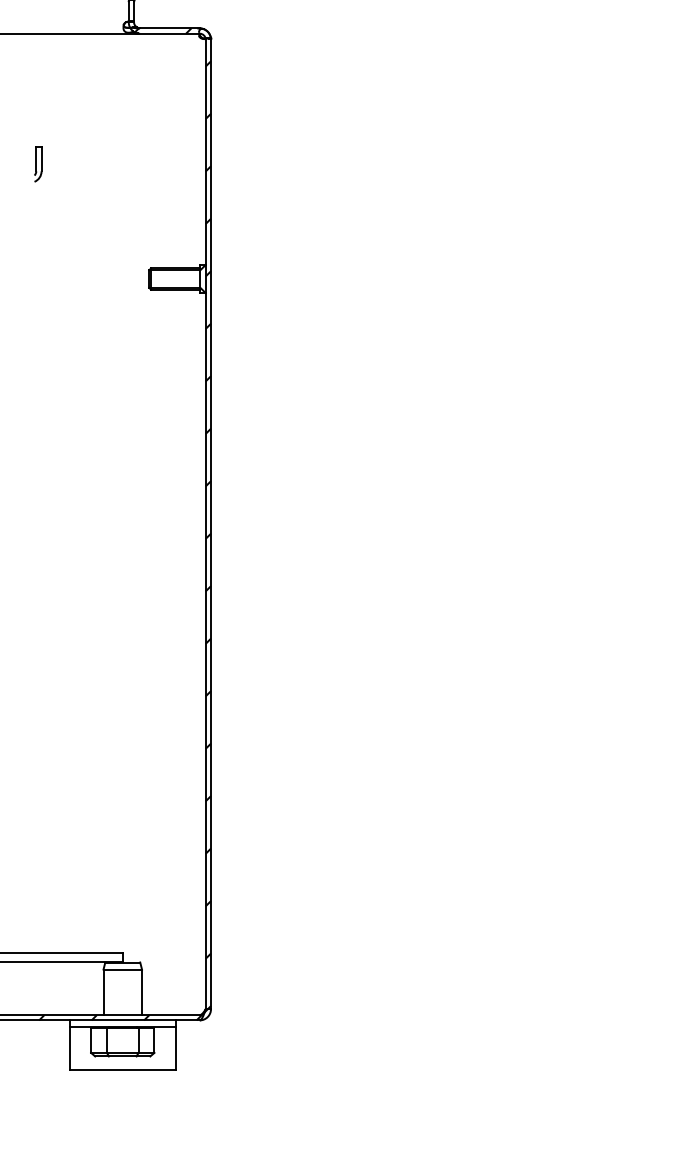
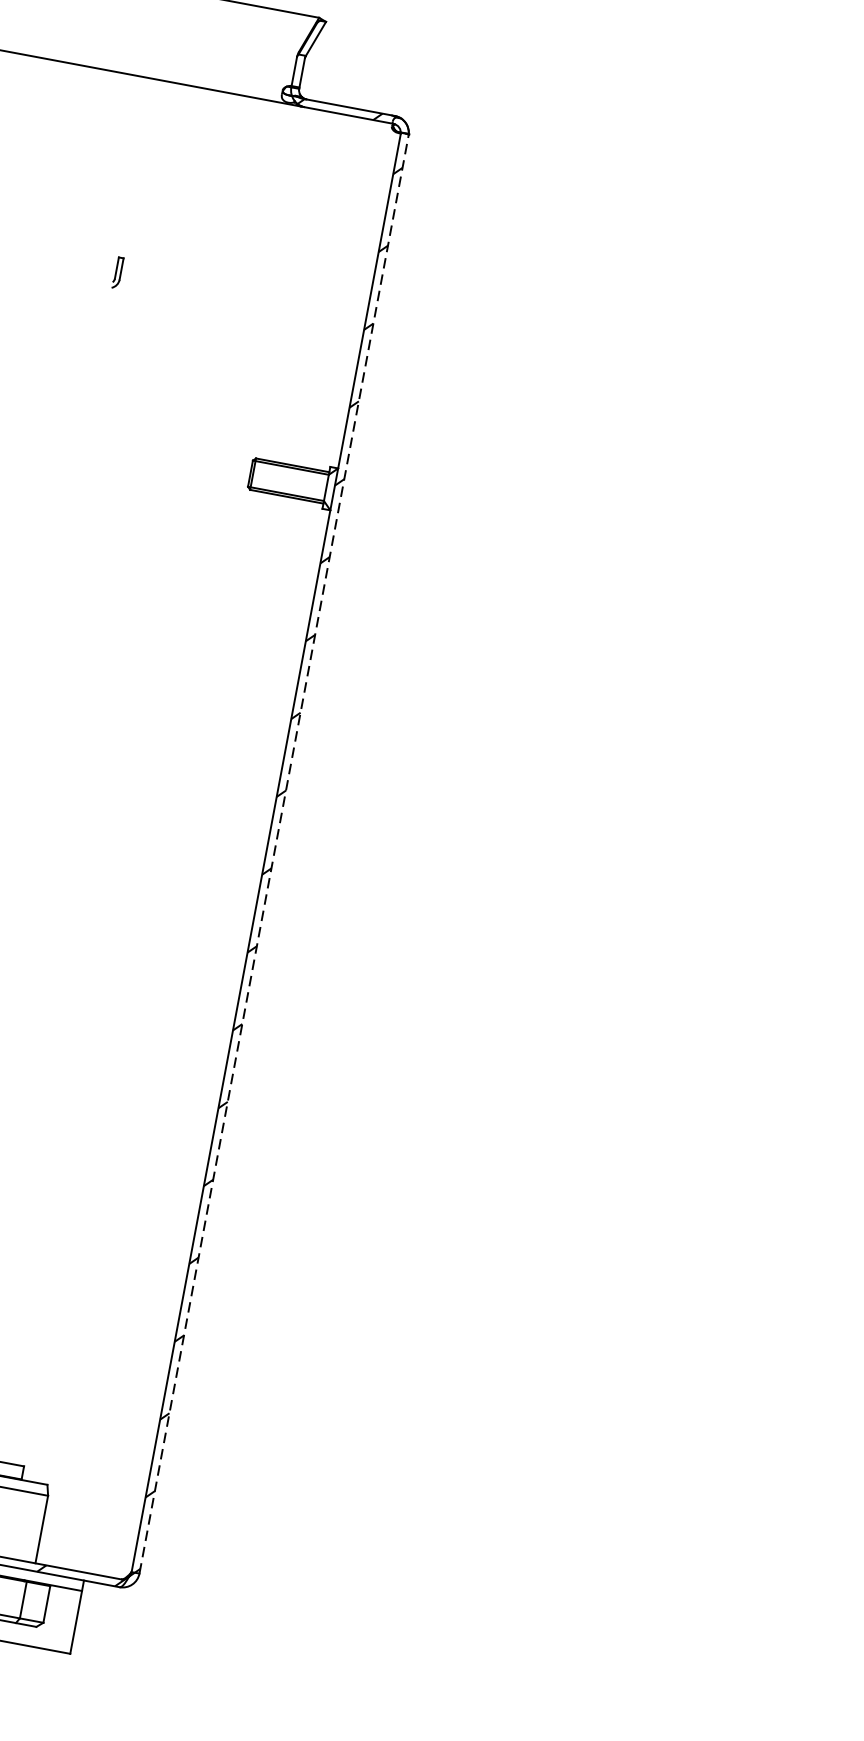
part: (38, 164) -> (118, 273), size x0.6
line: (211, 524) -> (274, 854), solid -> dashed

